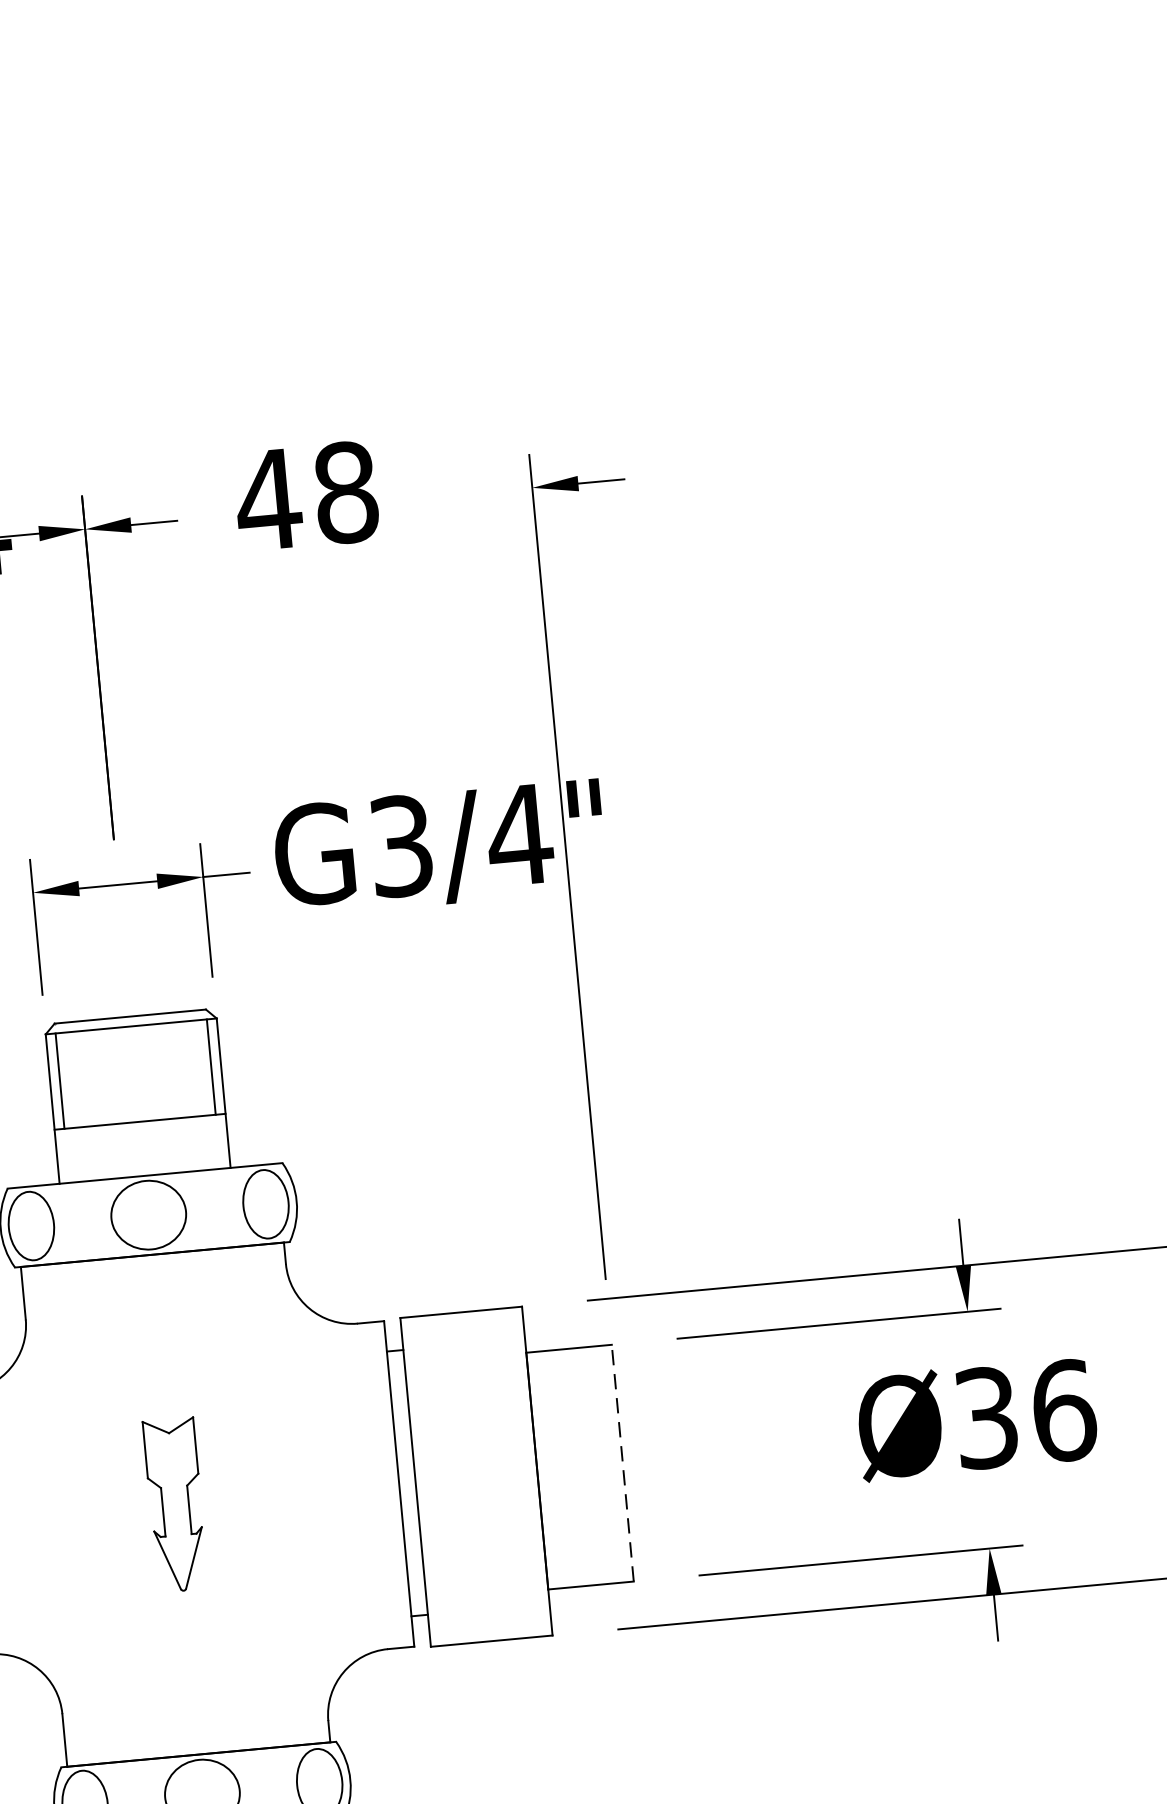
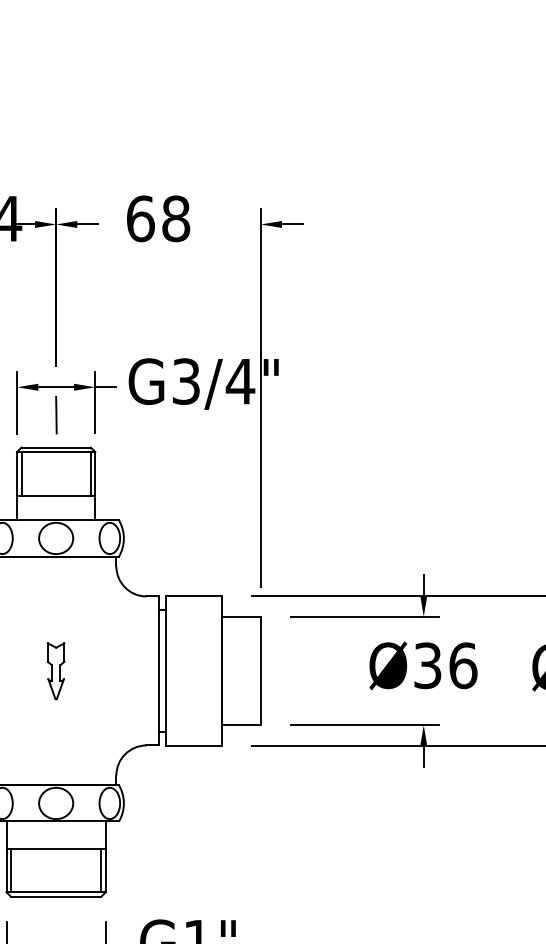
text: (268, 499) -> (140, 218), 48 -> 68
line: (124, 944) -> (56, 414), added
line: (621, 1462) -> (260, 670), dashed -> solid
part: (174, 1505) -> (55, 671), size x0.71

